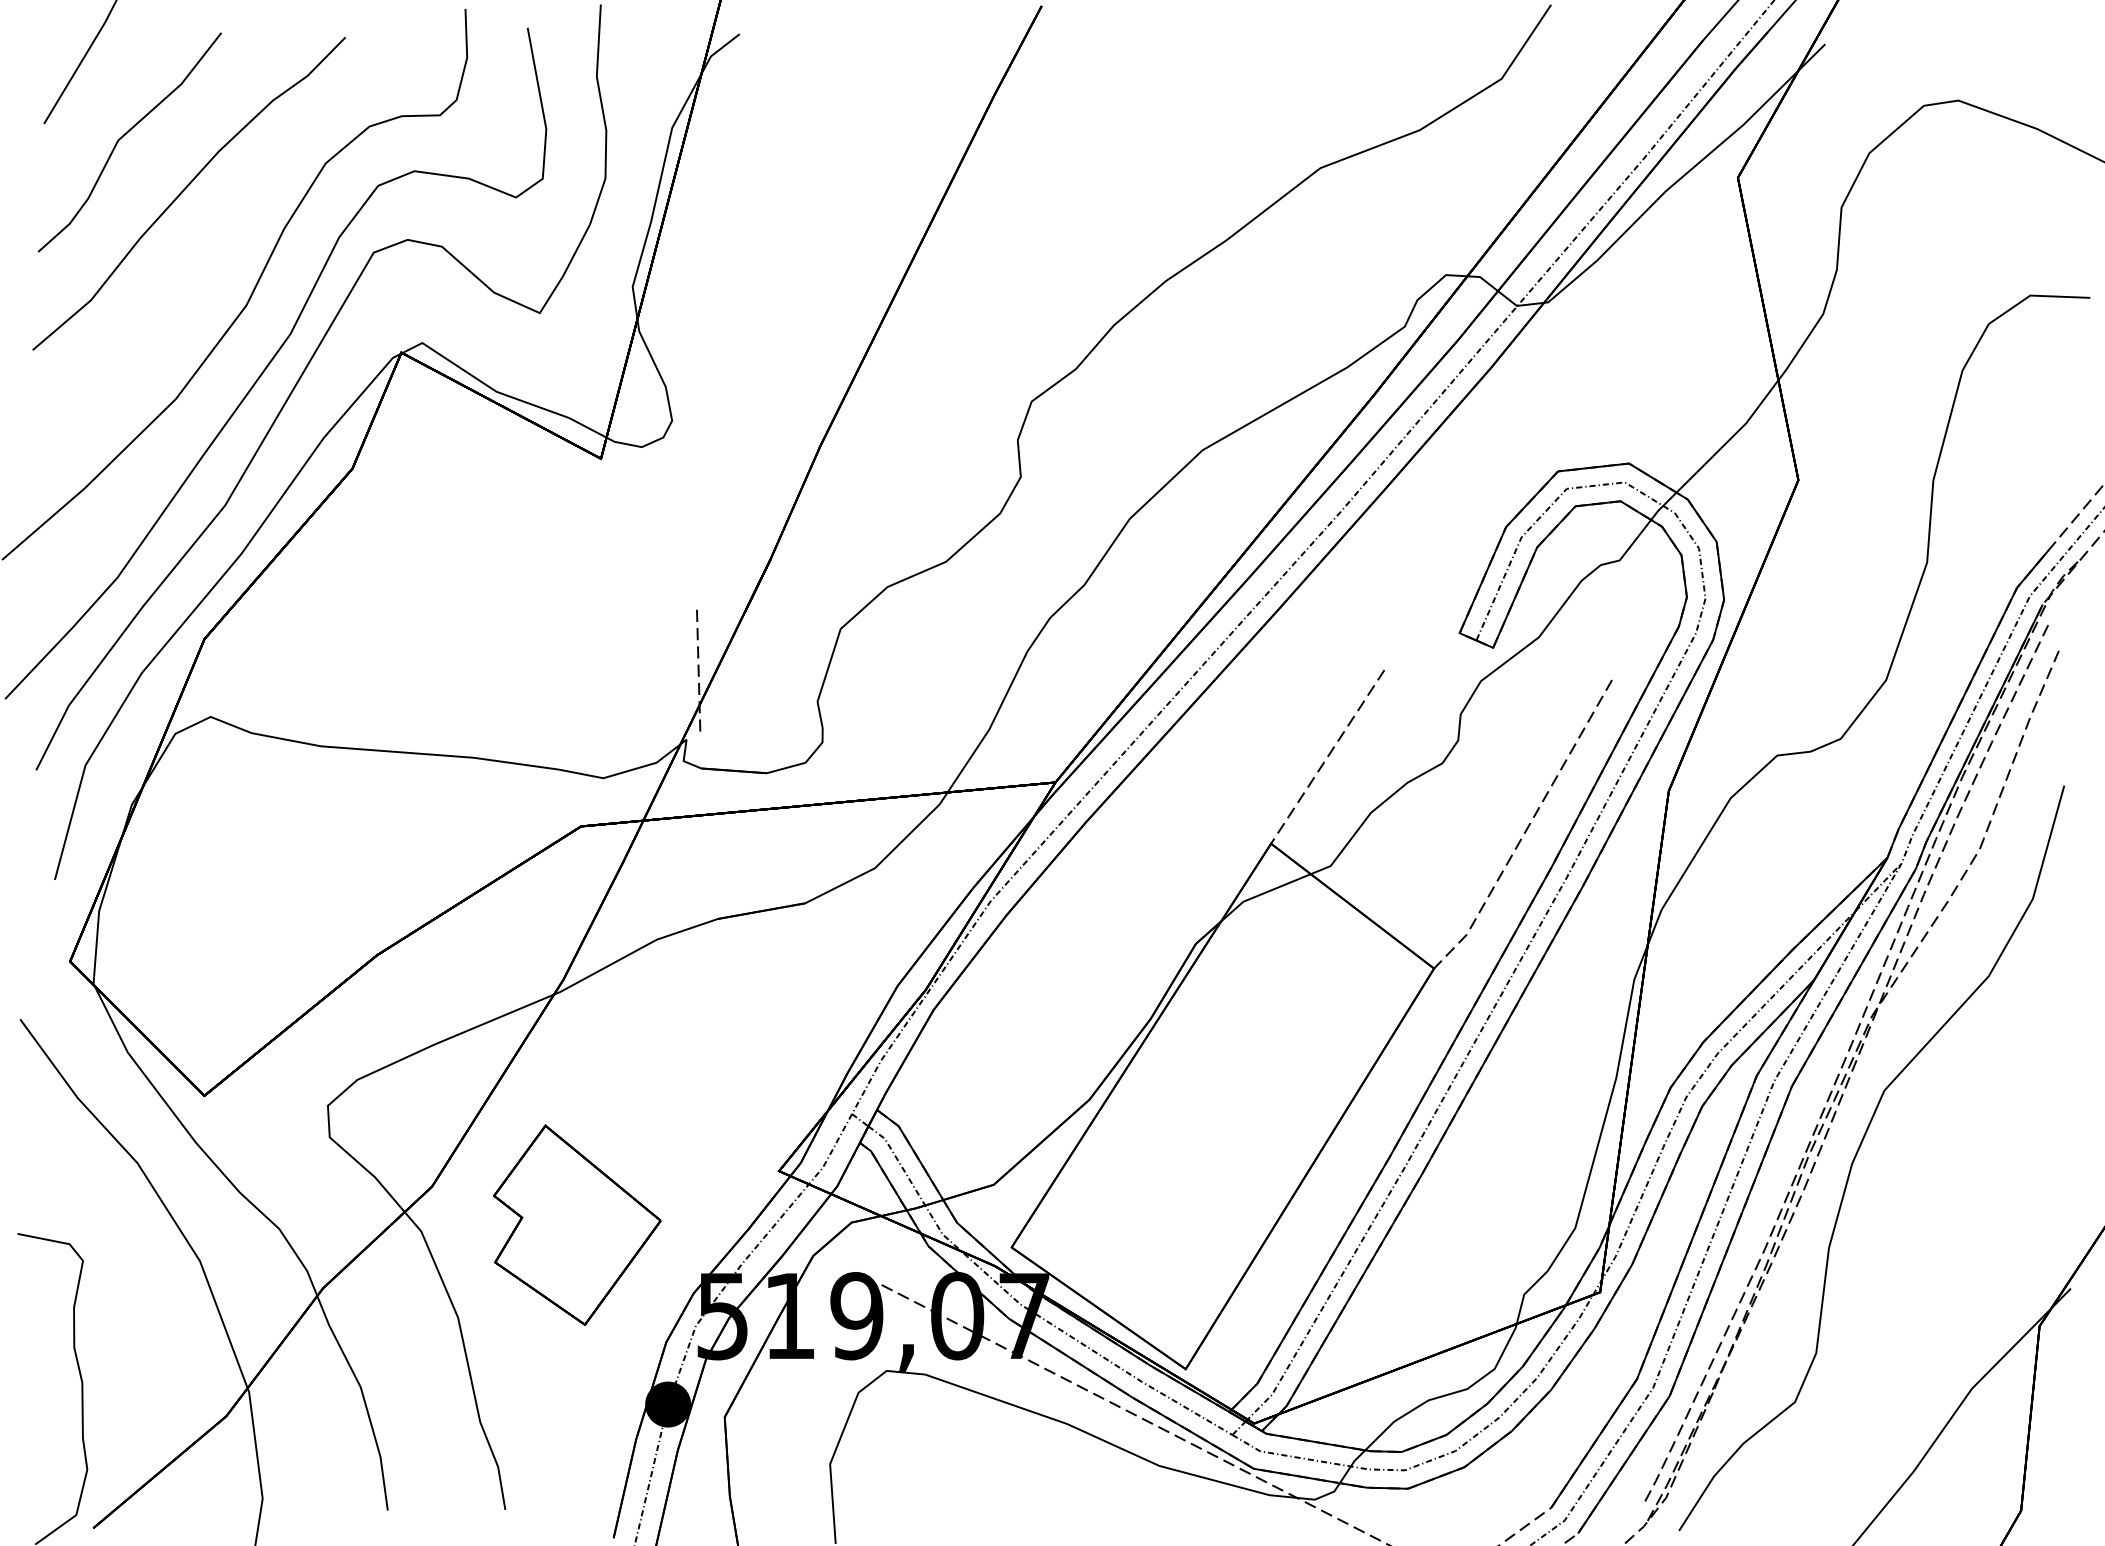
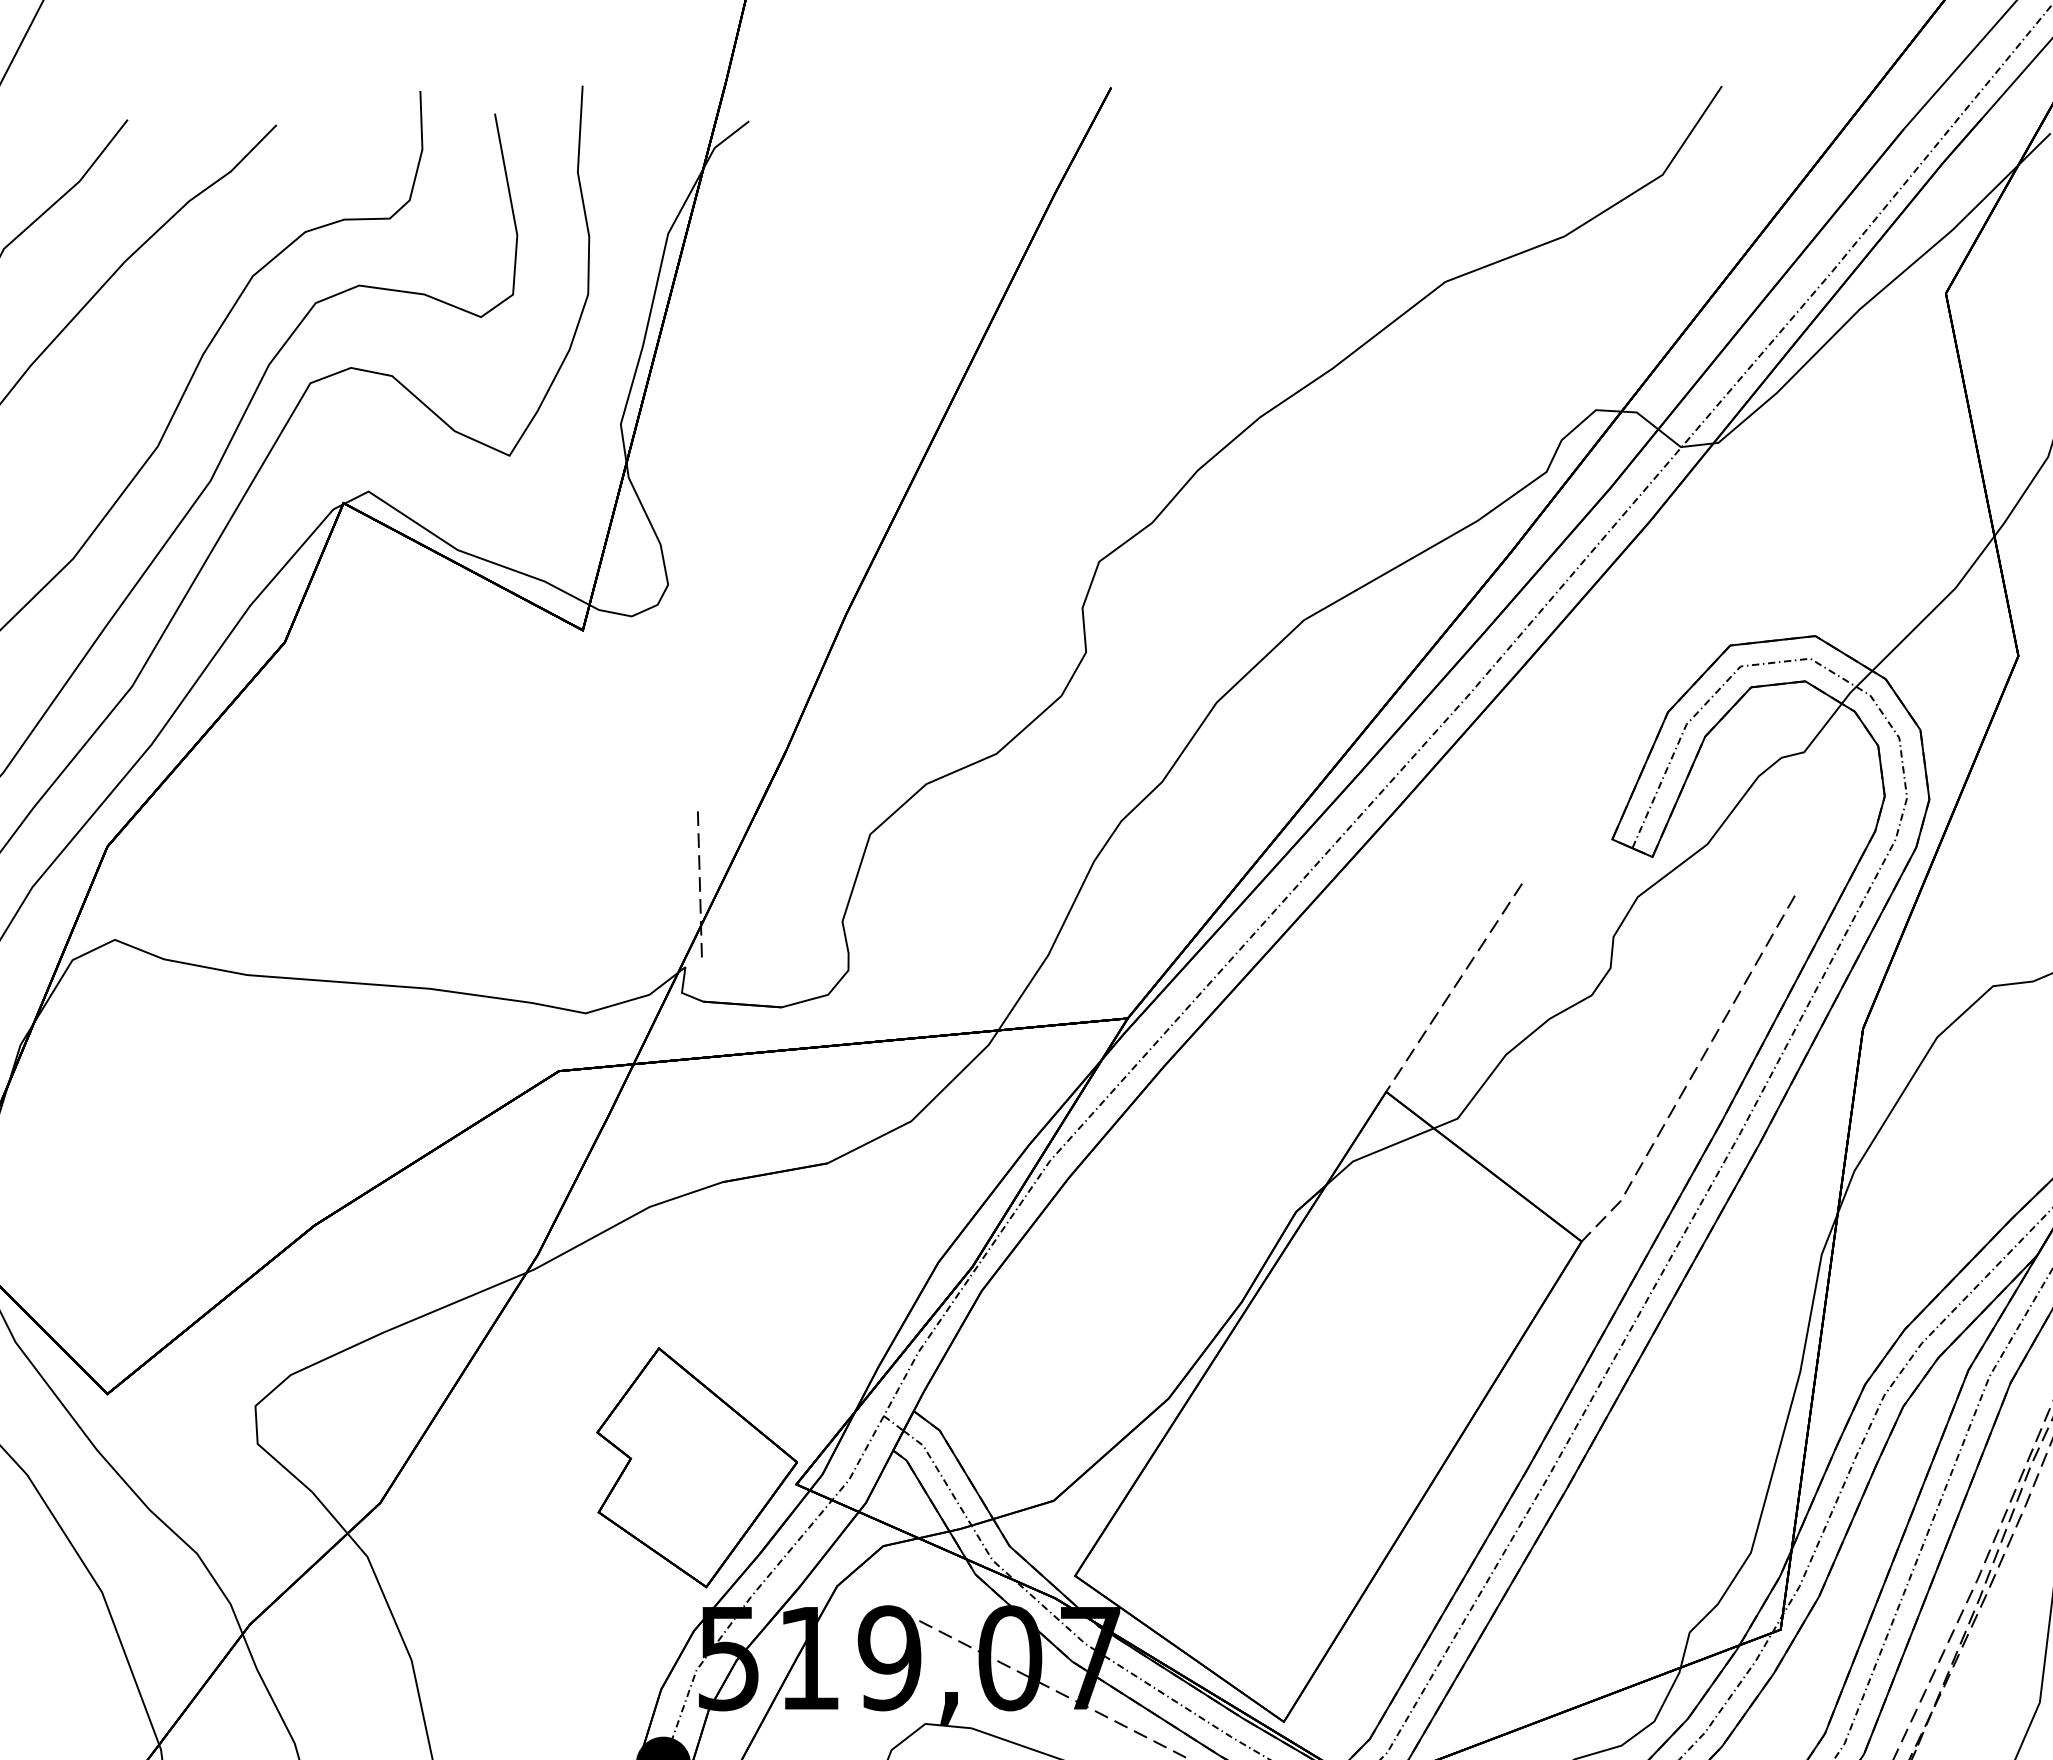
part: (577, 1224) -> (697, 1466), moved

